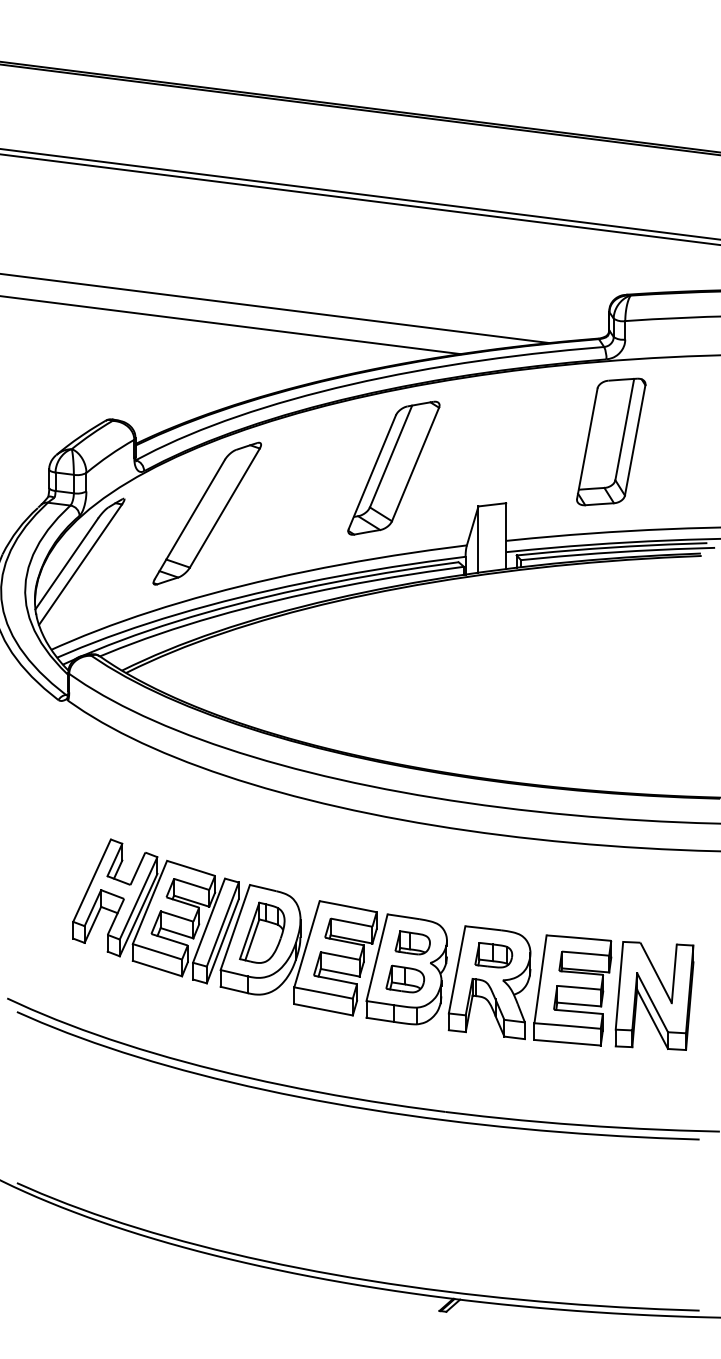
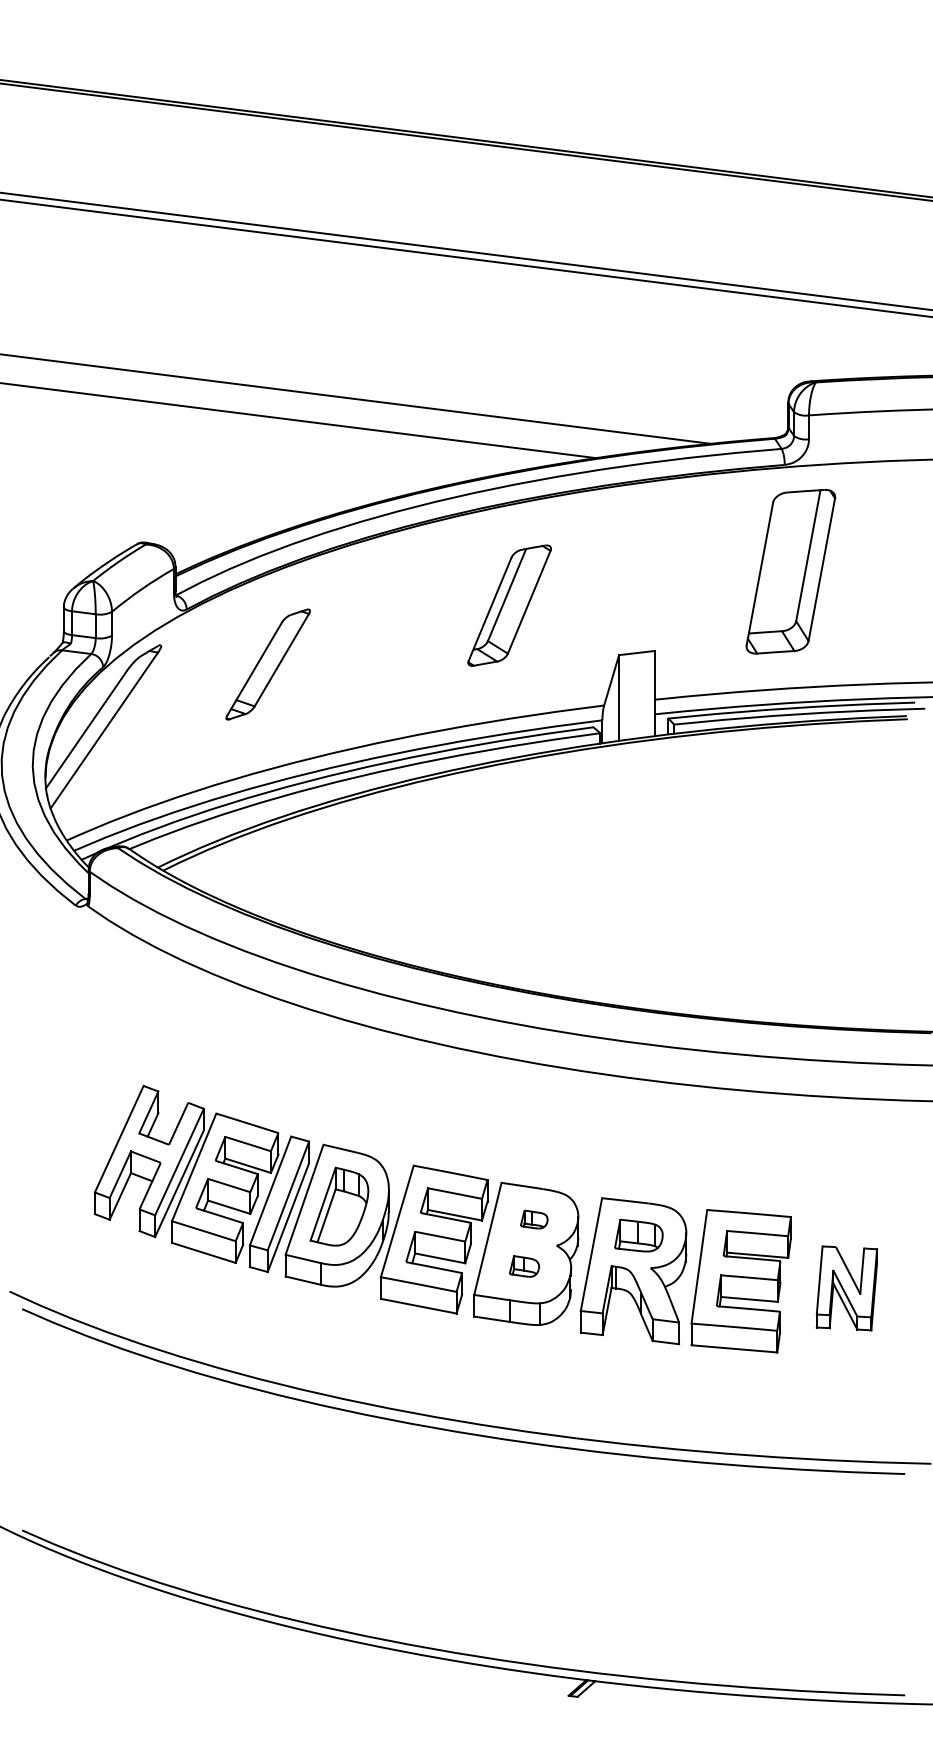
part: (393, 468) -> (509, 605), size x0.7
part: (206, 513) -> (267, 664), size x0.6
part: (413, 942) -> (534, 1219), size x0.6
part: (405, 979) -> (524, 1266), size x0.6
part: (654, 996) -> (846, 1288), size x0.6

